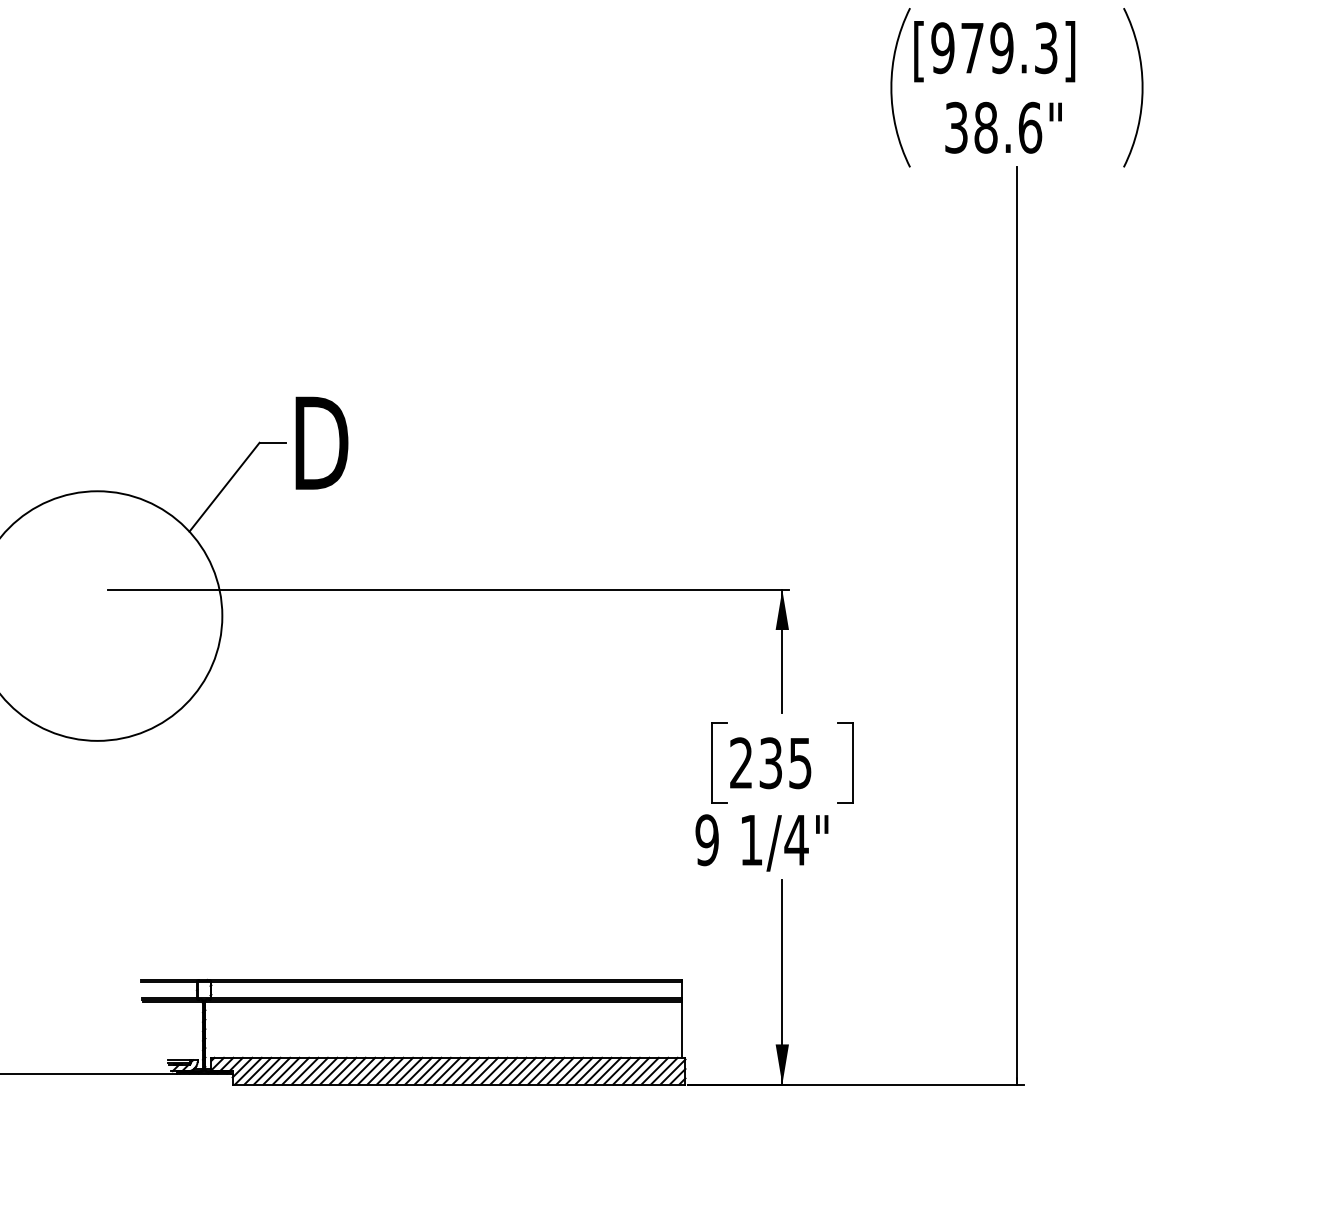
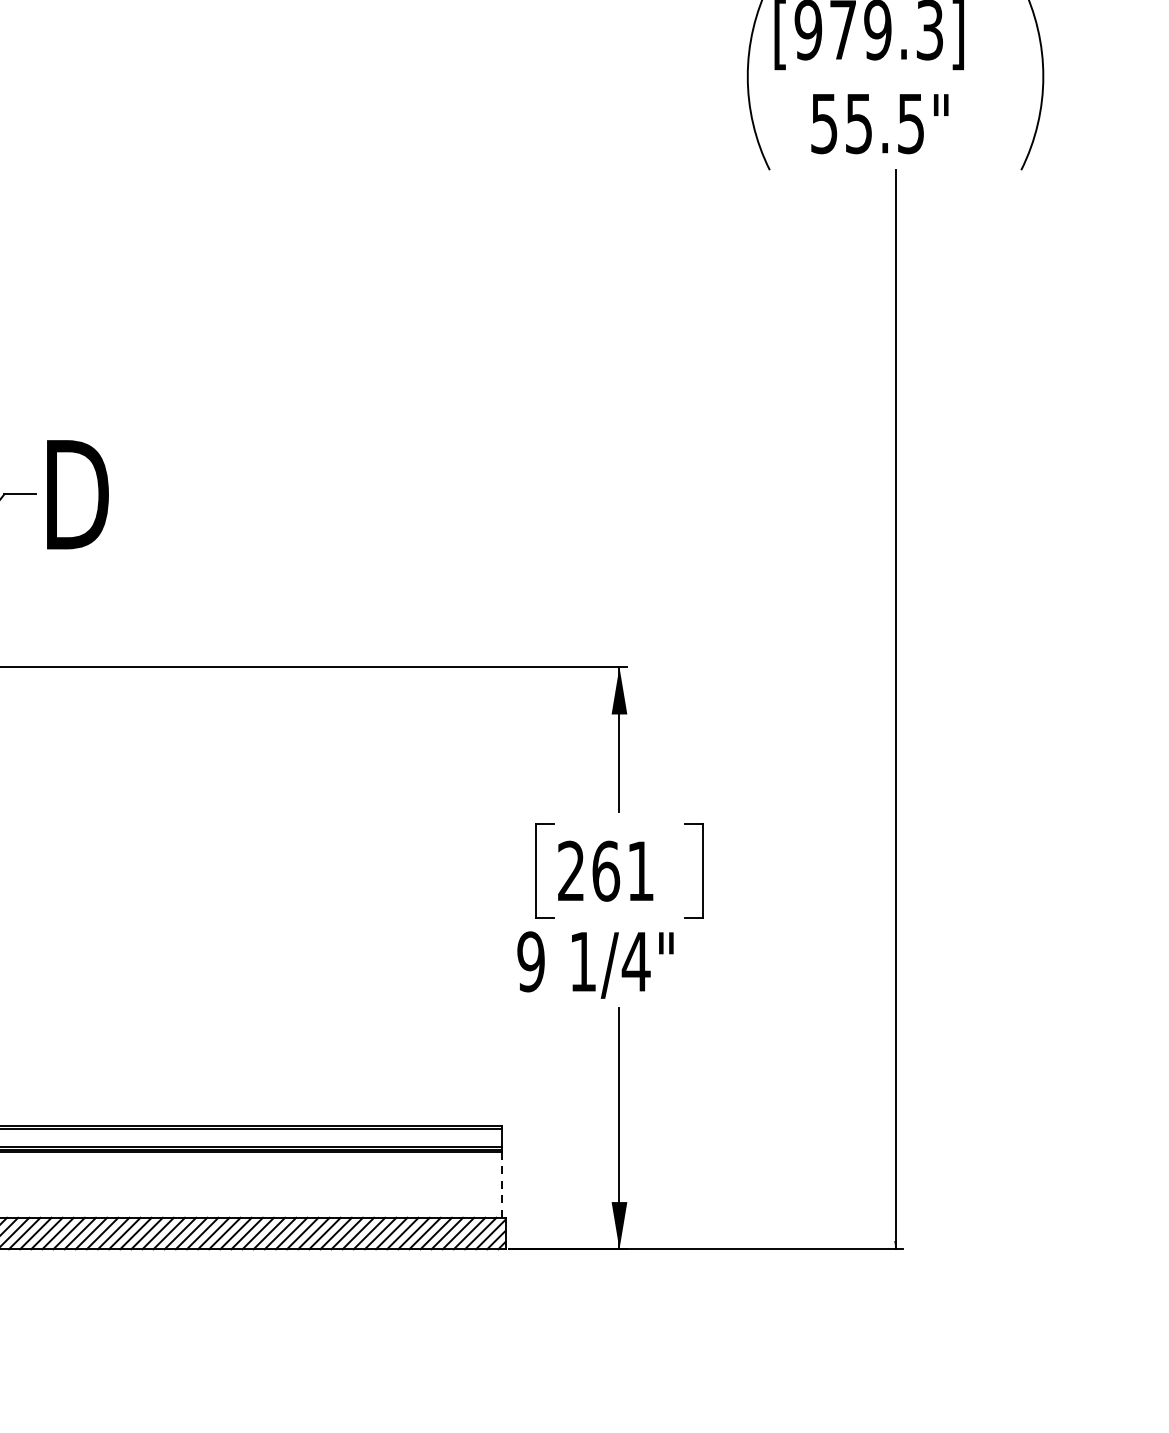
text: (993, 127) -> (867, 123), 38.6" -> 55.5"
text: (785, 763) -> (623, 871), 235 -> 261
line: (682, 1030) -> (502, 1185), solid -> dashed

